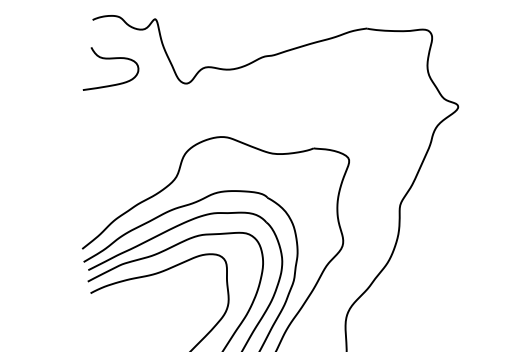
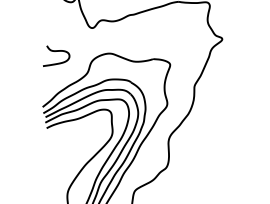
curve: (111, 59) -> (56, 51), moved

